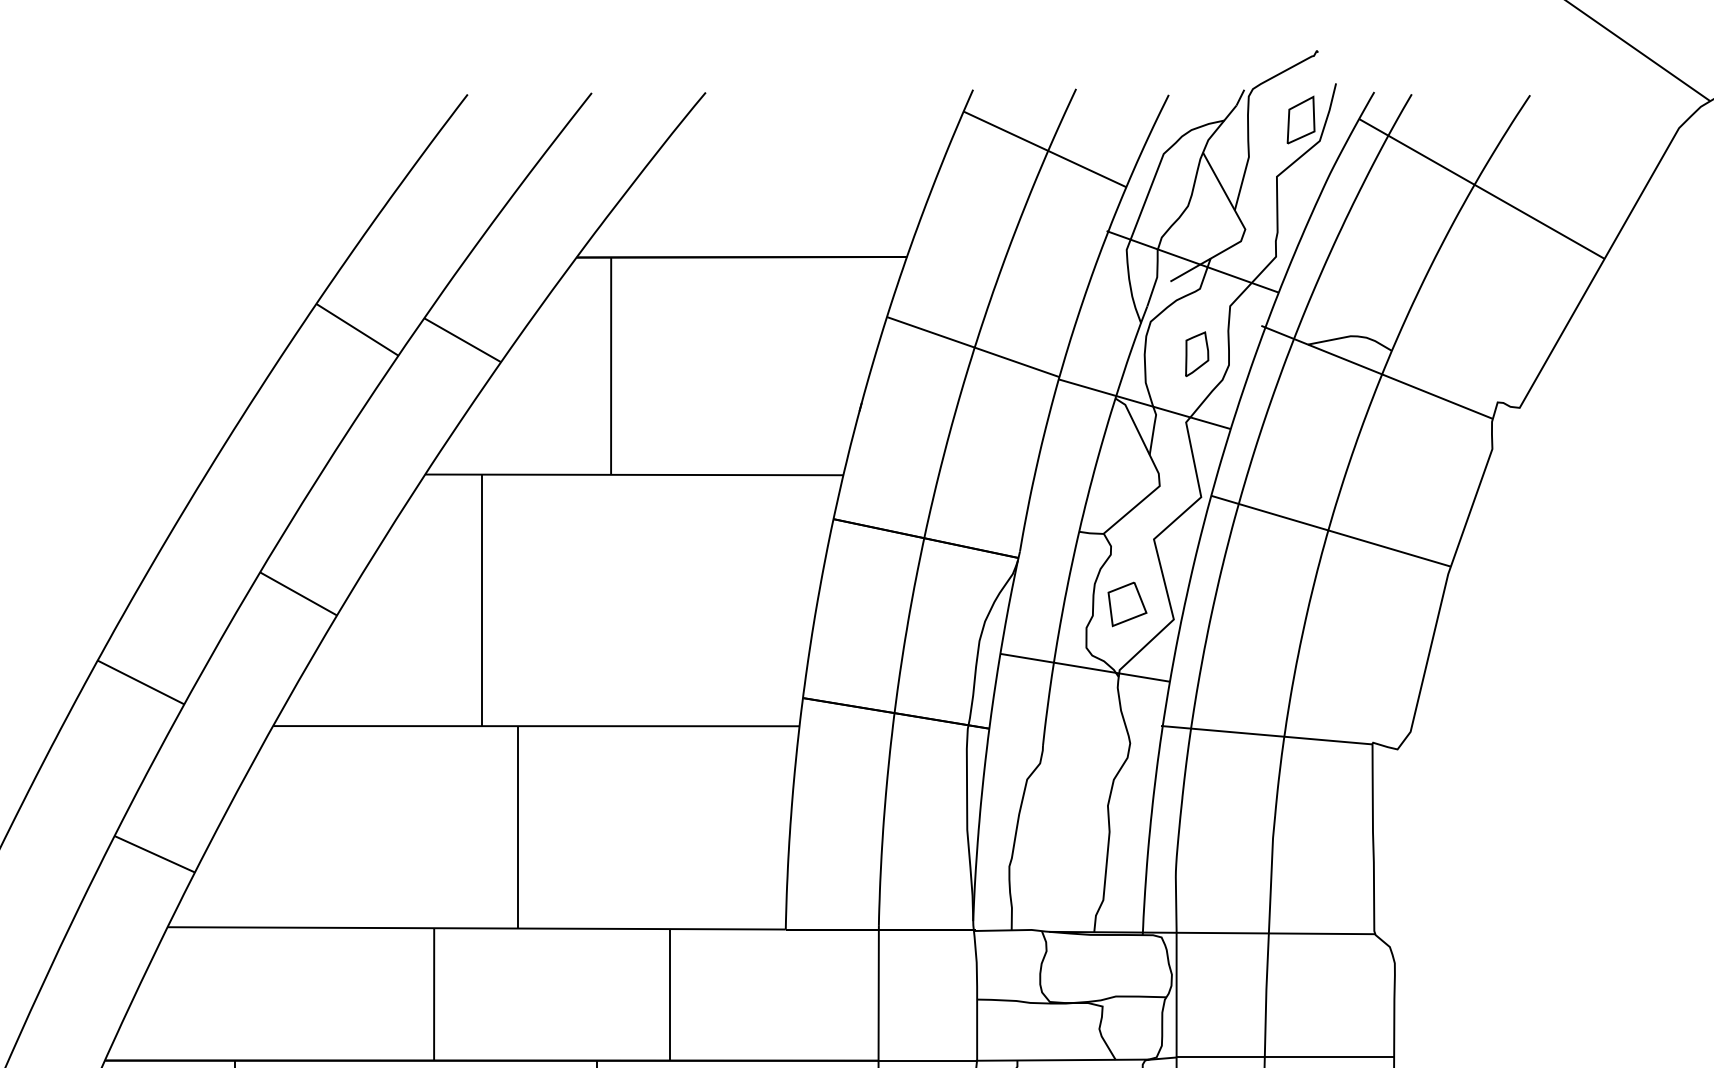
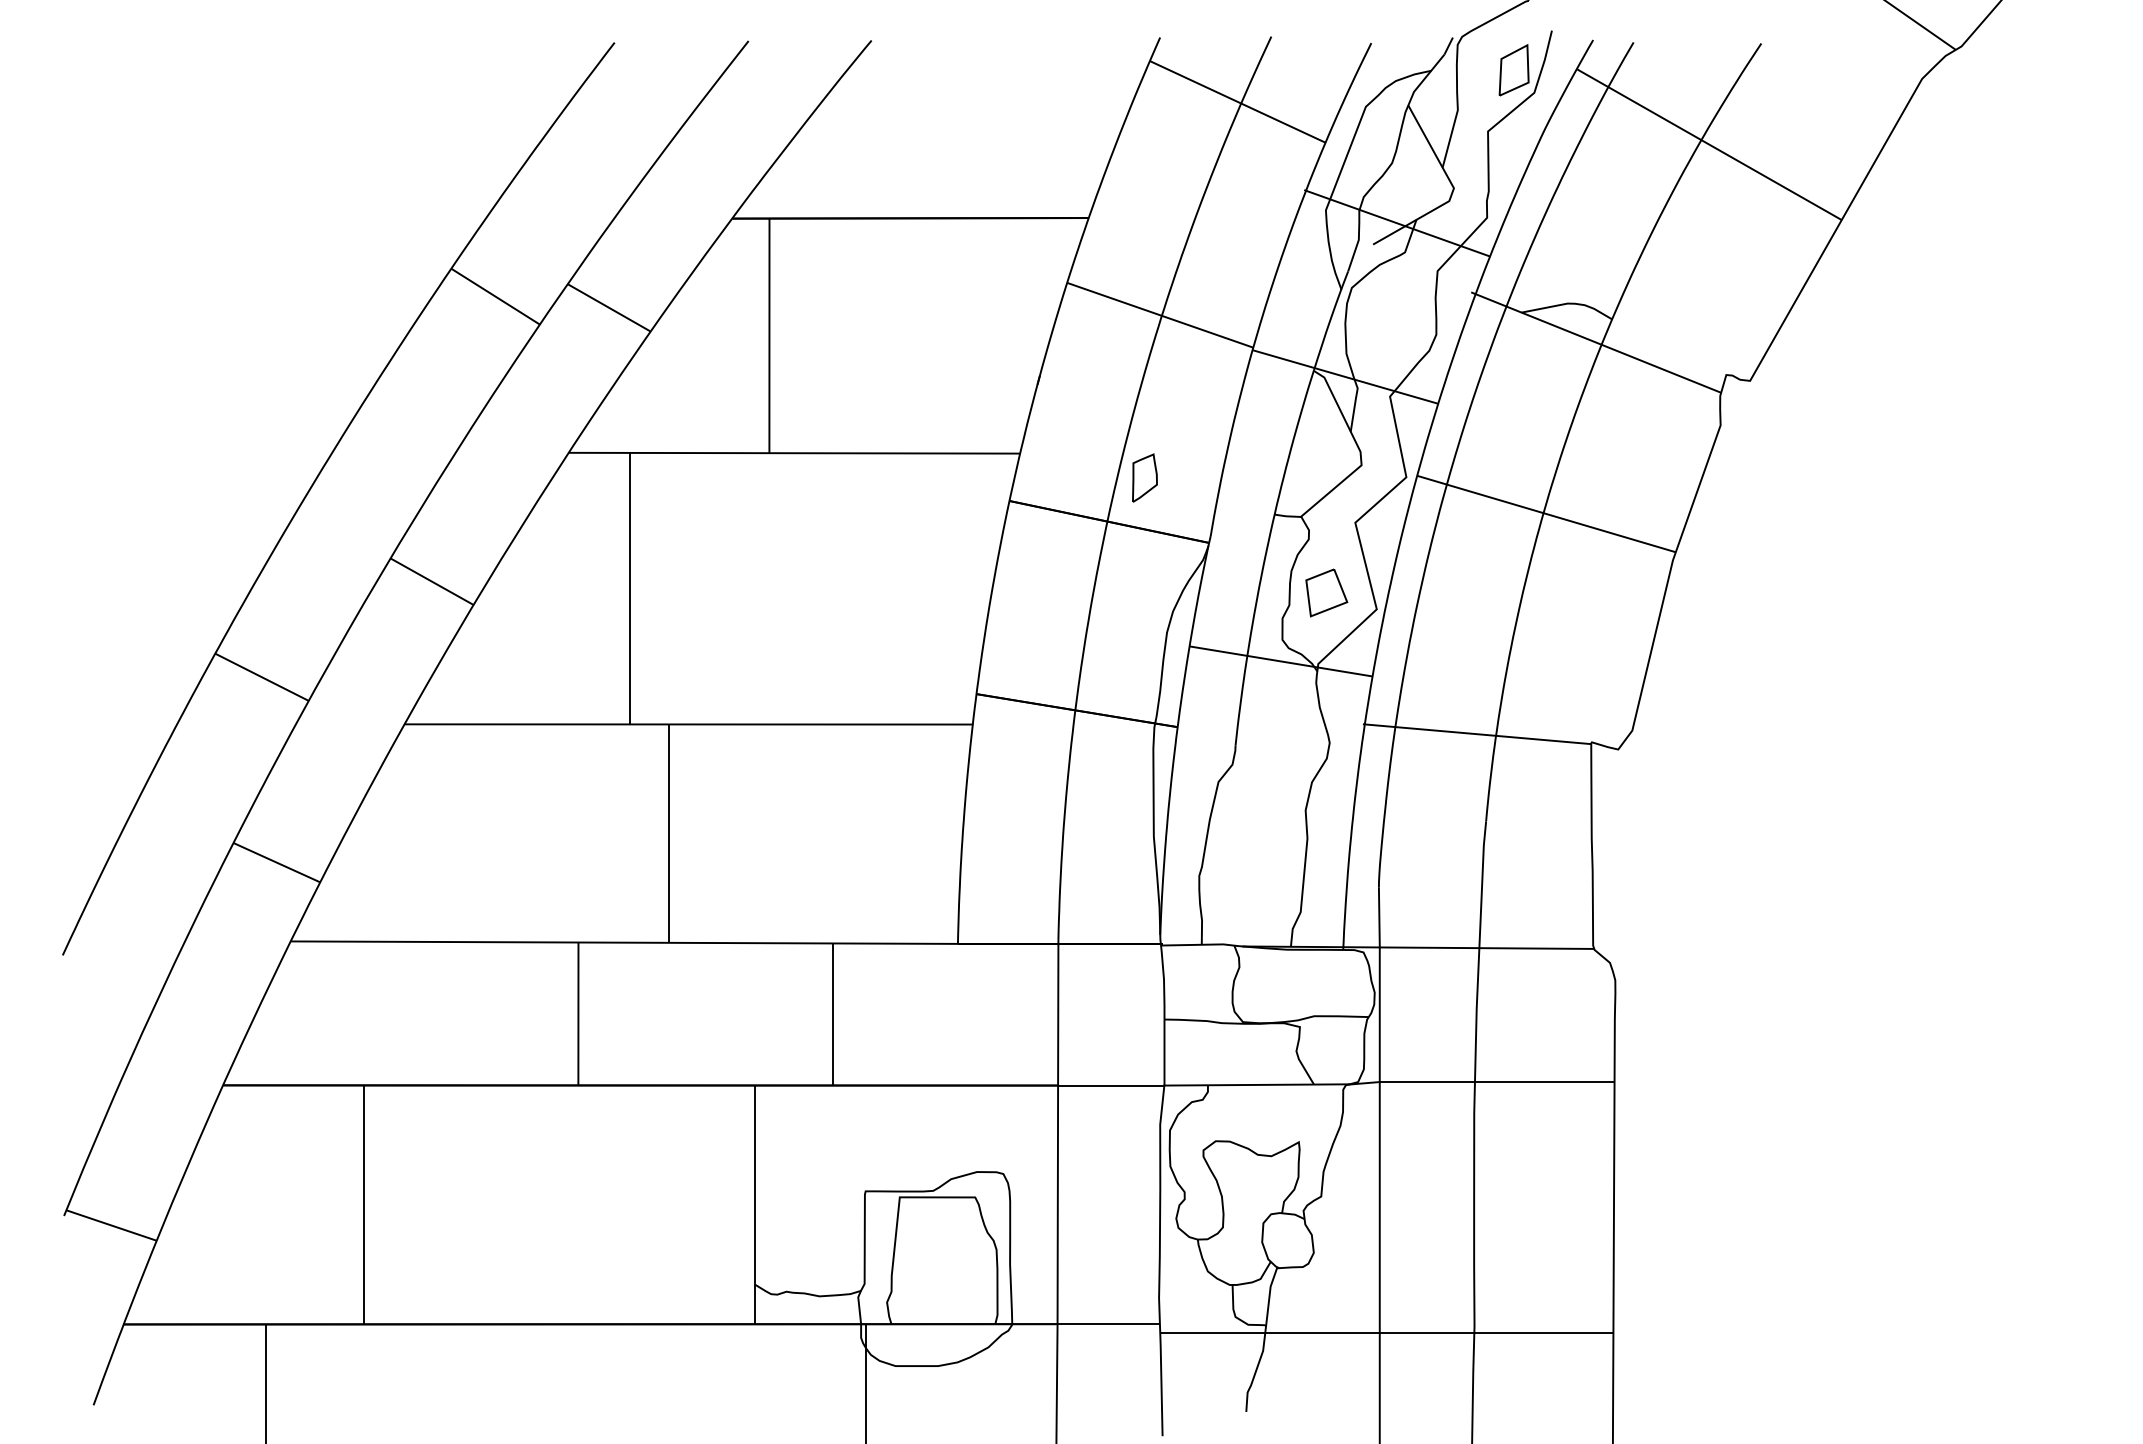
part: (1196, 353) -> (1144, 477), moved

